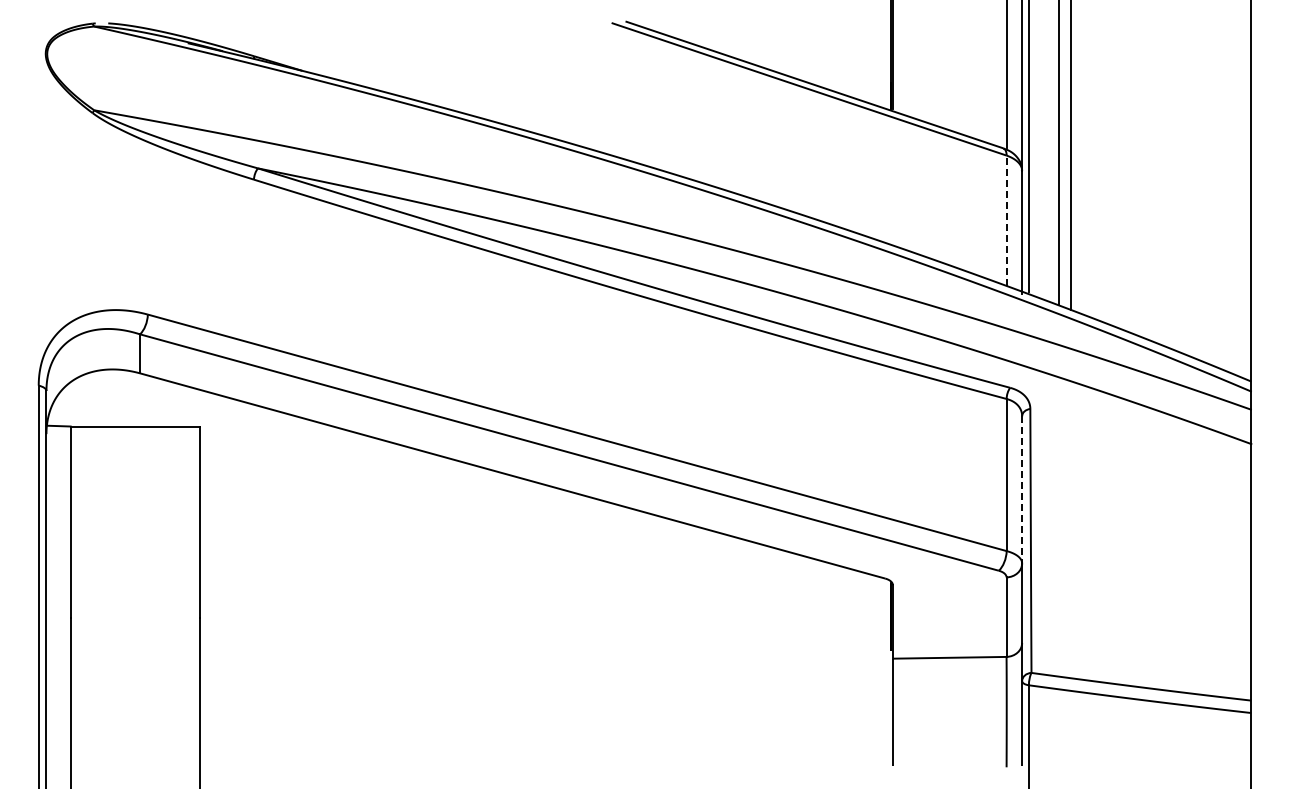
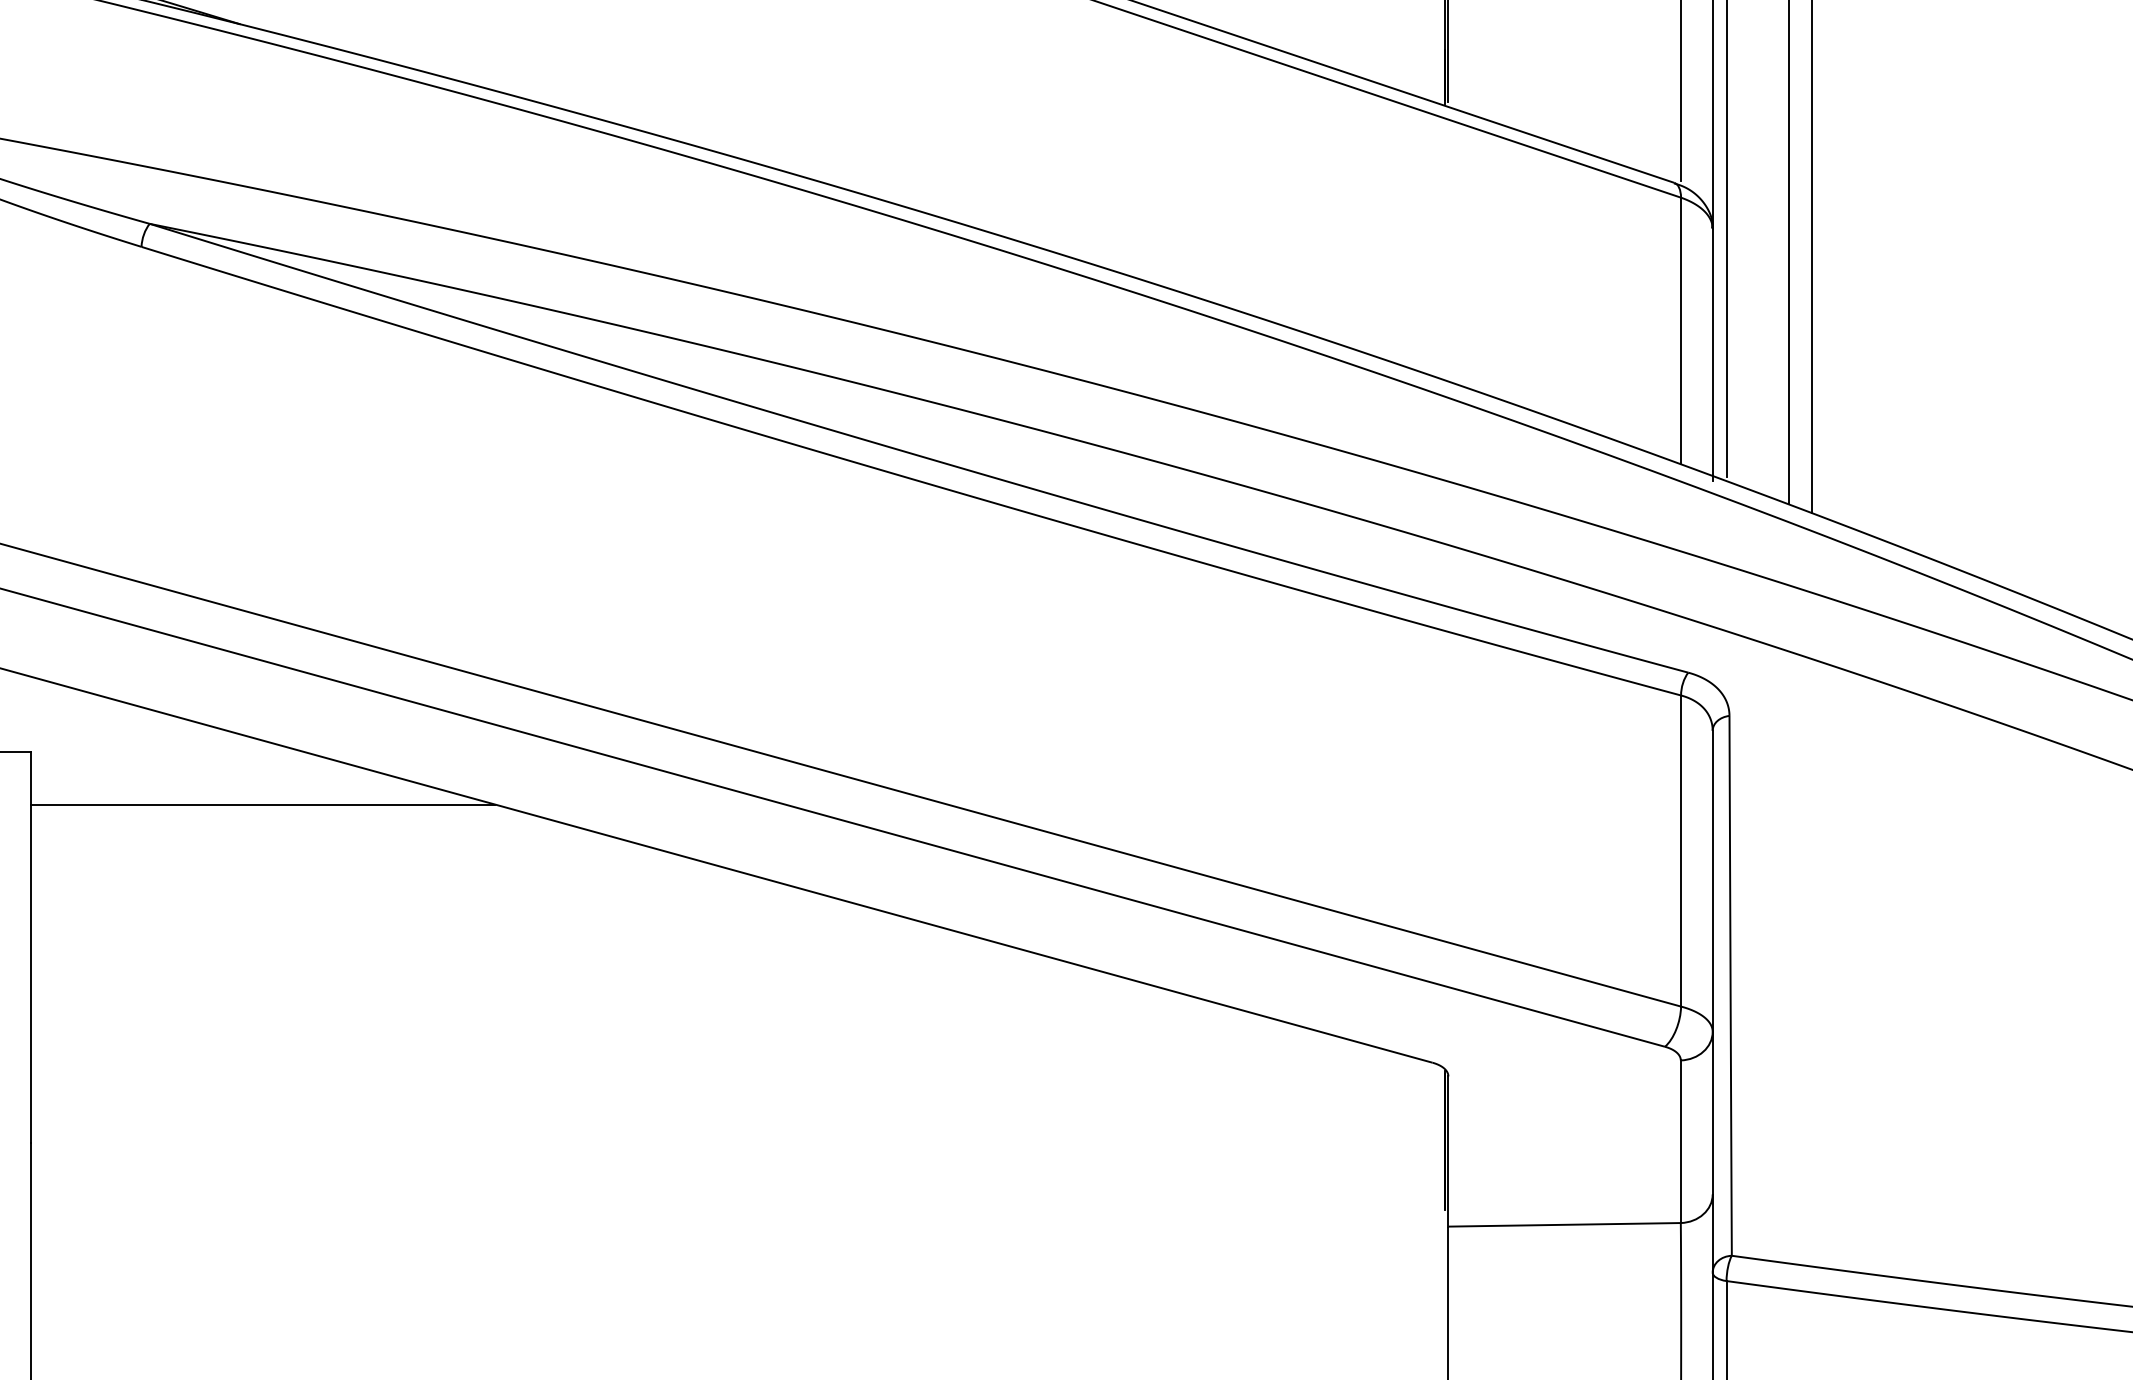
line: (1006, 220) -> (1680, 330), dashed -> solid
line: (312, 452) -> (261, 804), added
line: (1022, 489) -> (1713, 880), dashed -> solid

